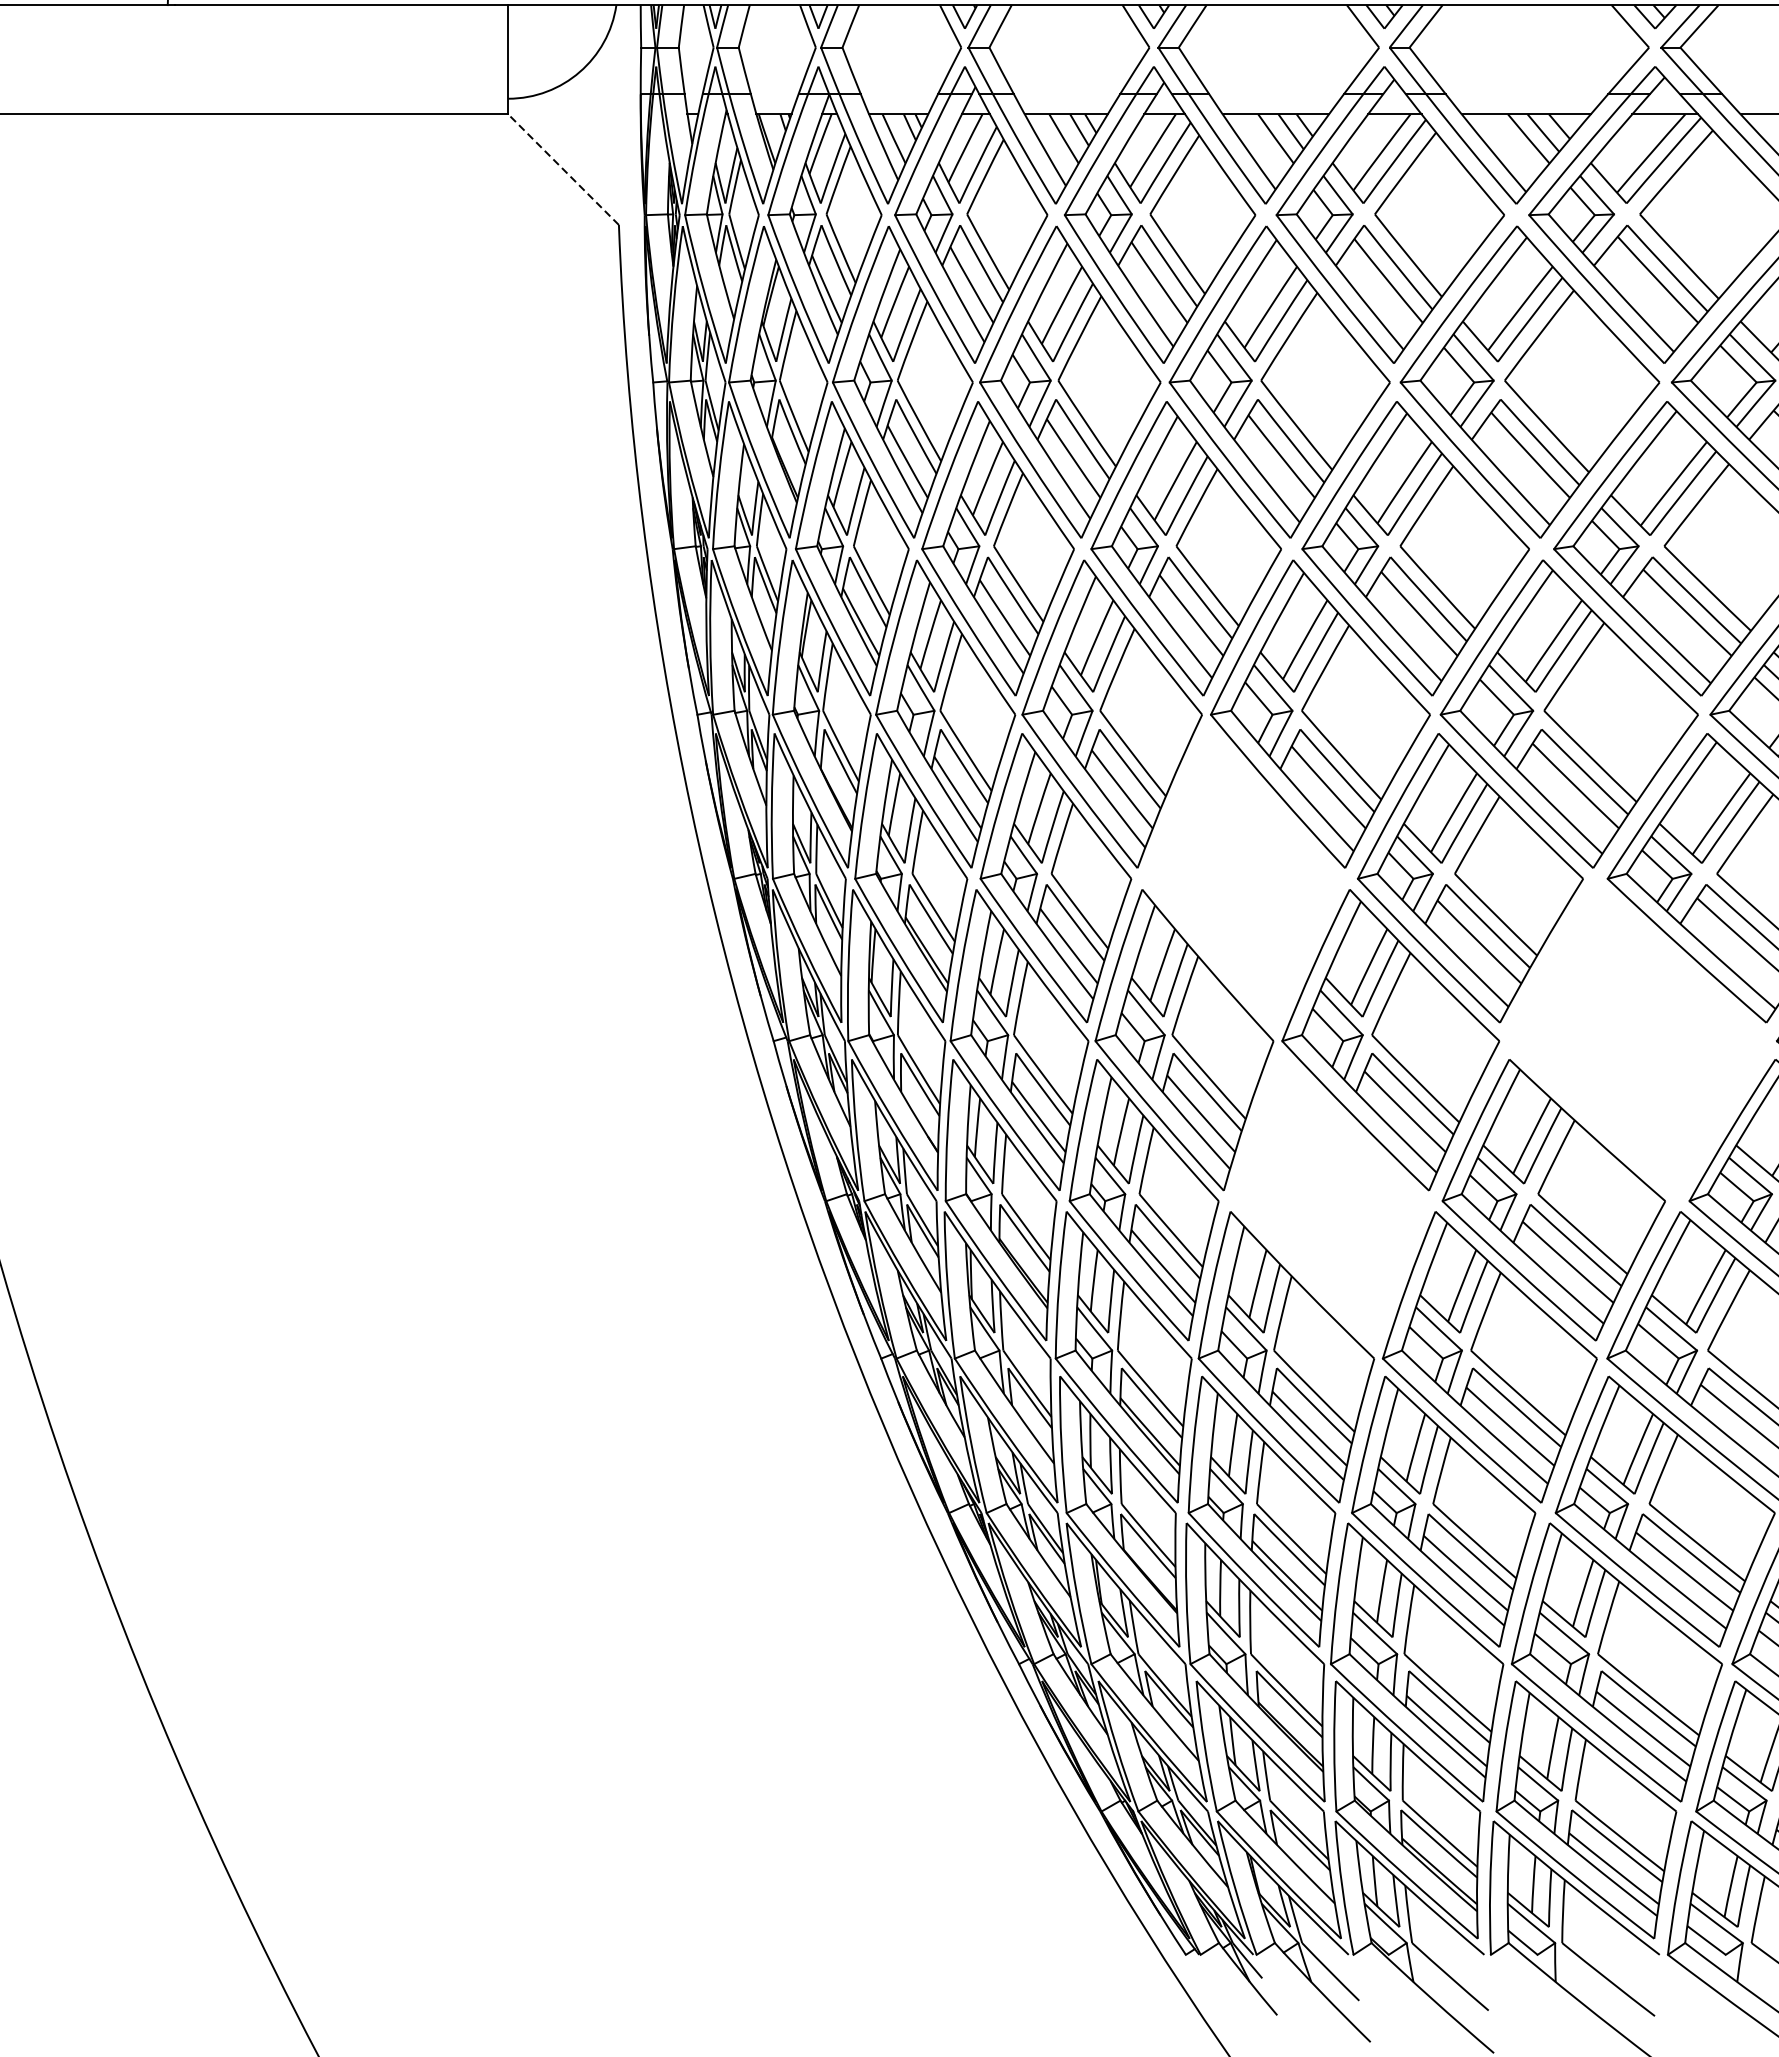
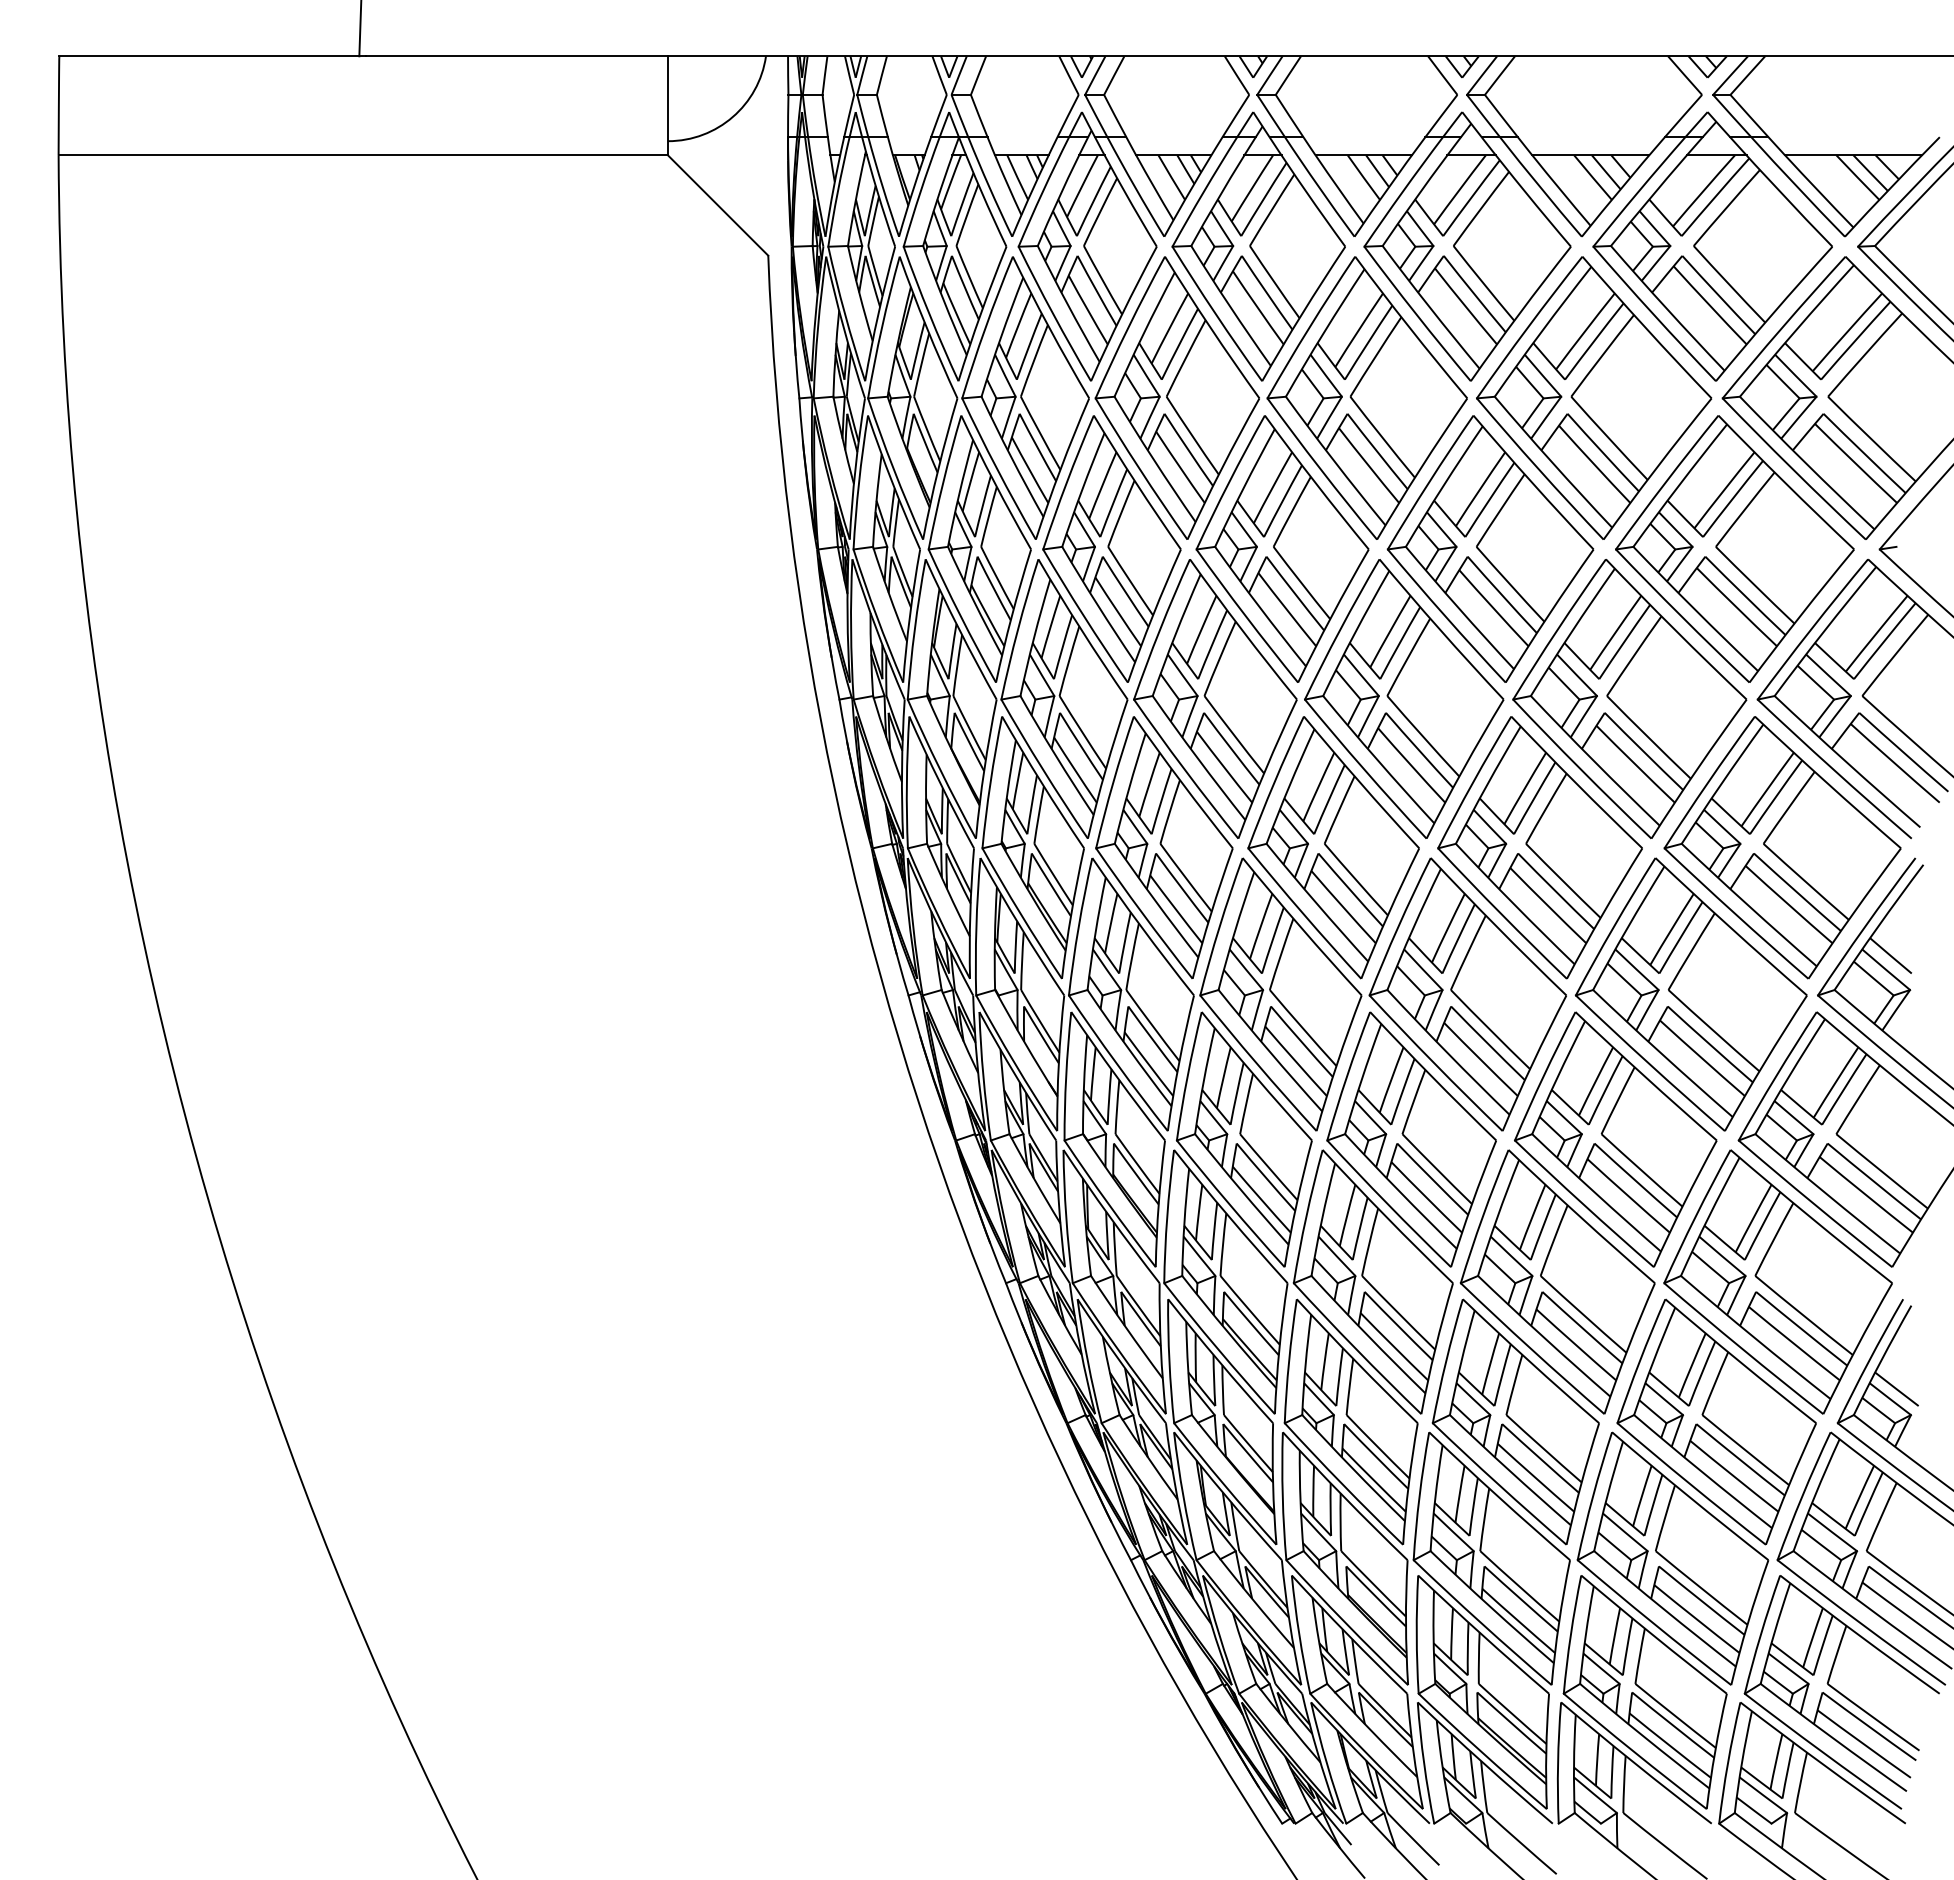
line: (564, 169) -> (718, 205), dashed -> solid
part: (1242, 877) -> (1333, 847), added
part: (1636, 1040) -> (1690, 994), added
part: (1328, 1200) -> (1411, 1139), added

